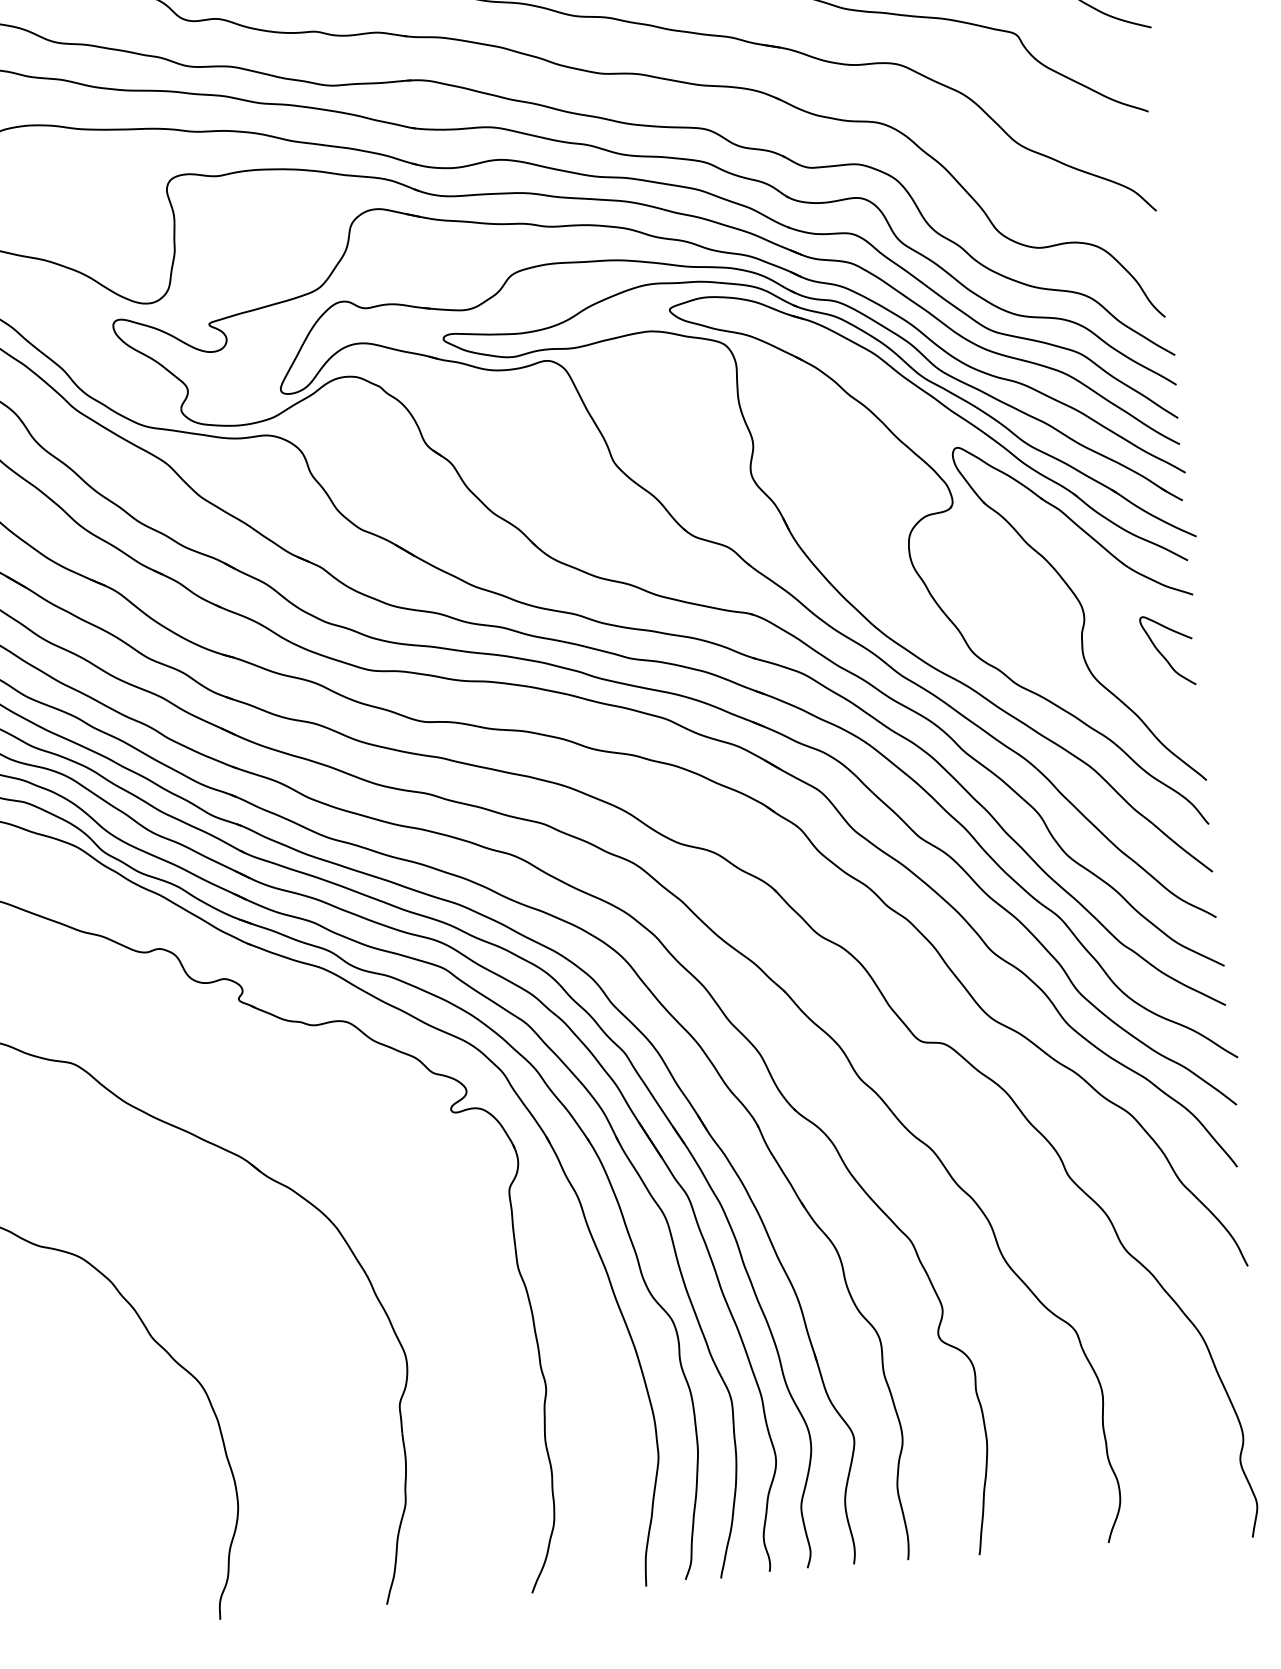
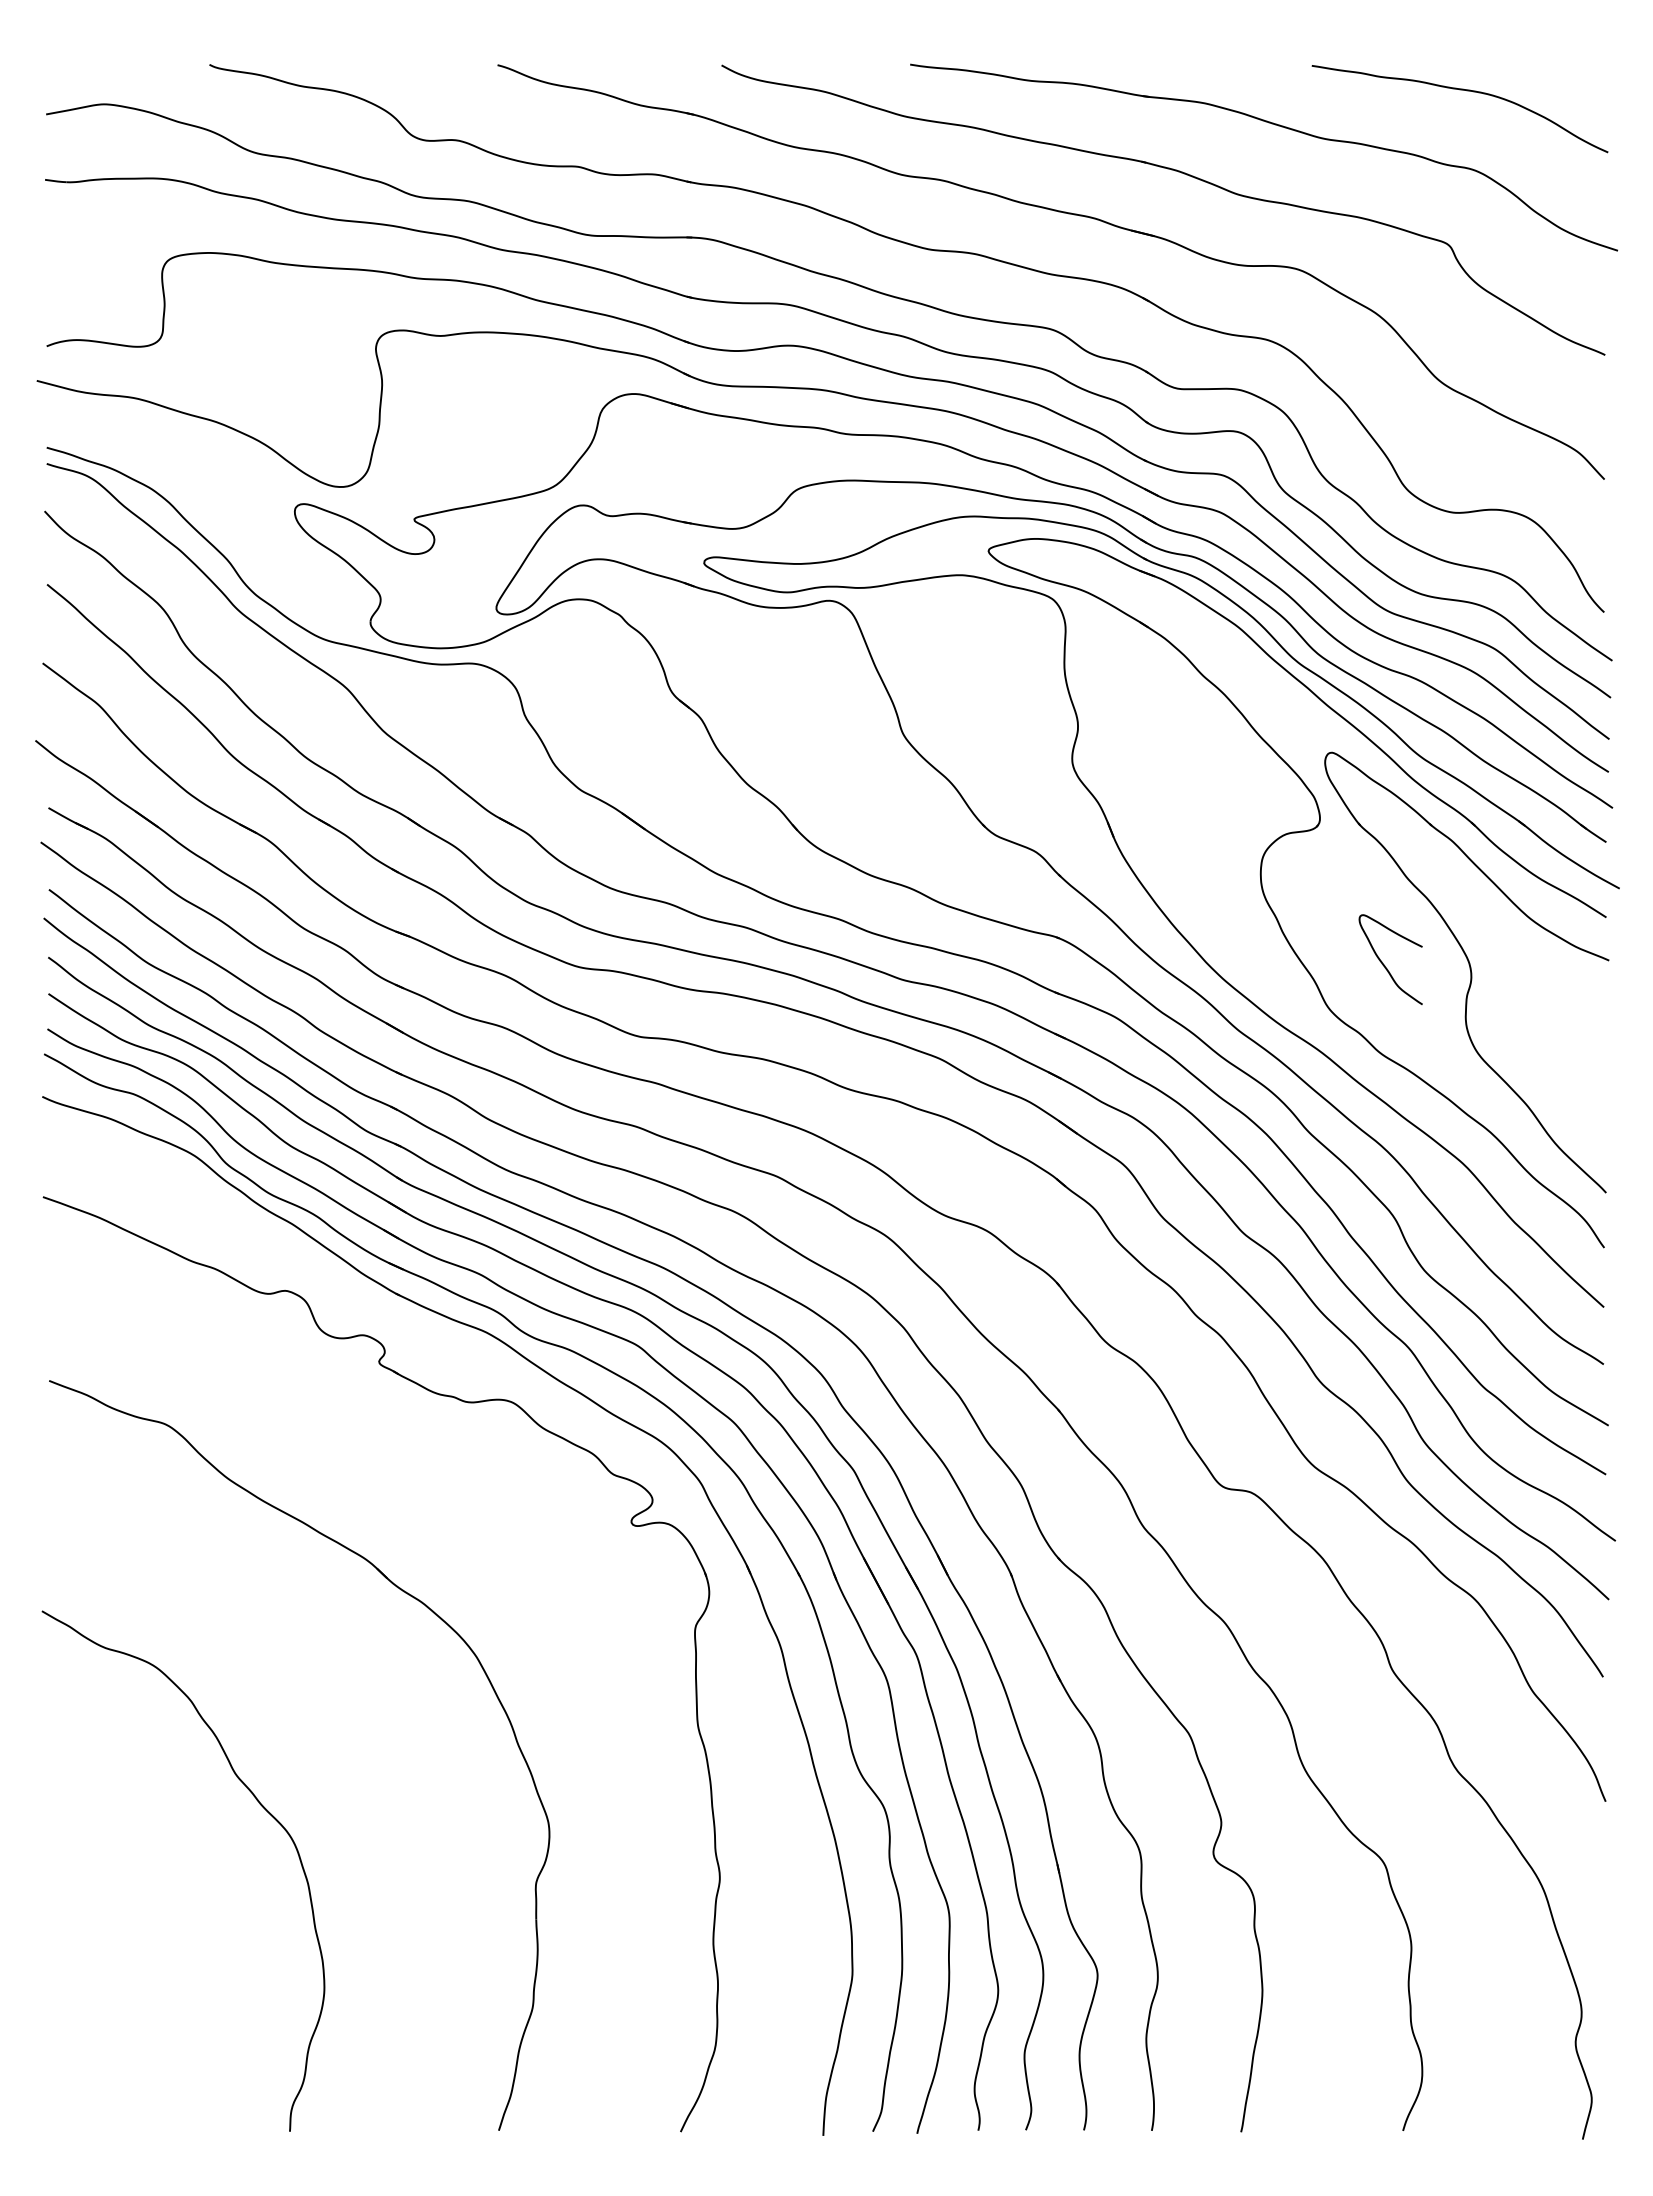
curve: (1163, 655) -> (1384, 964), moved

